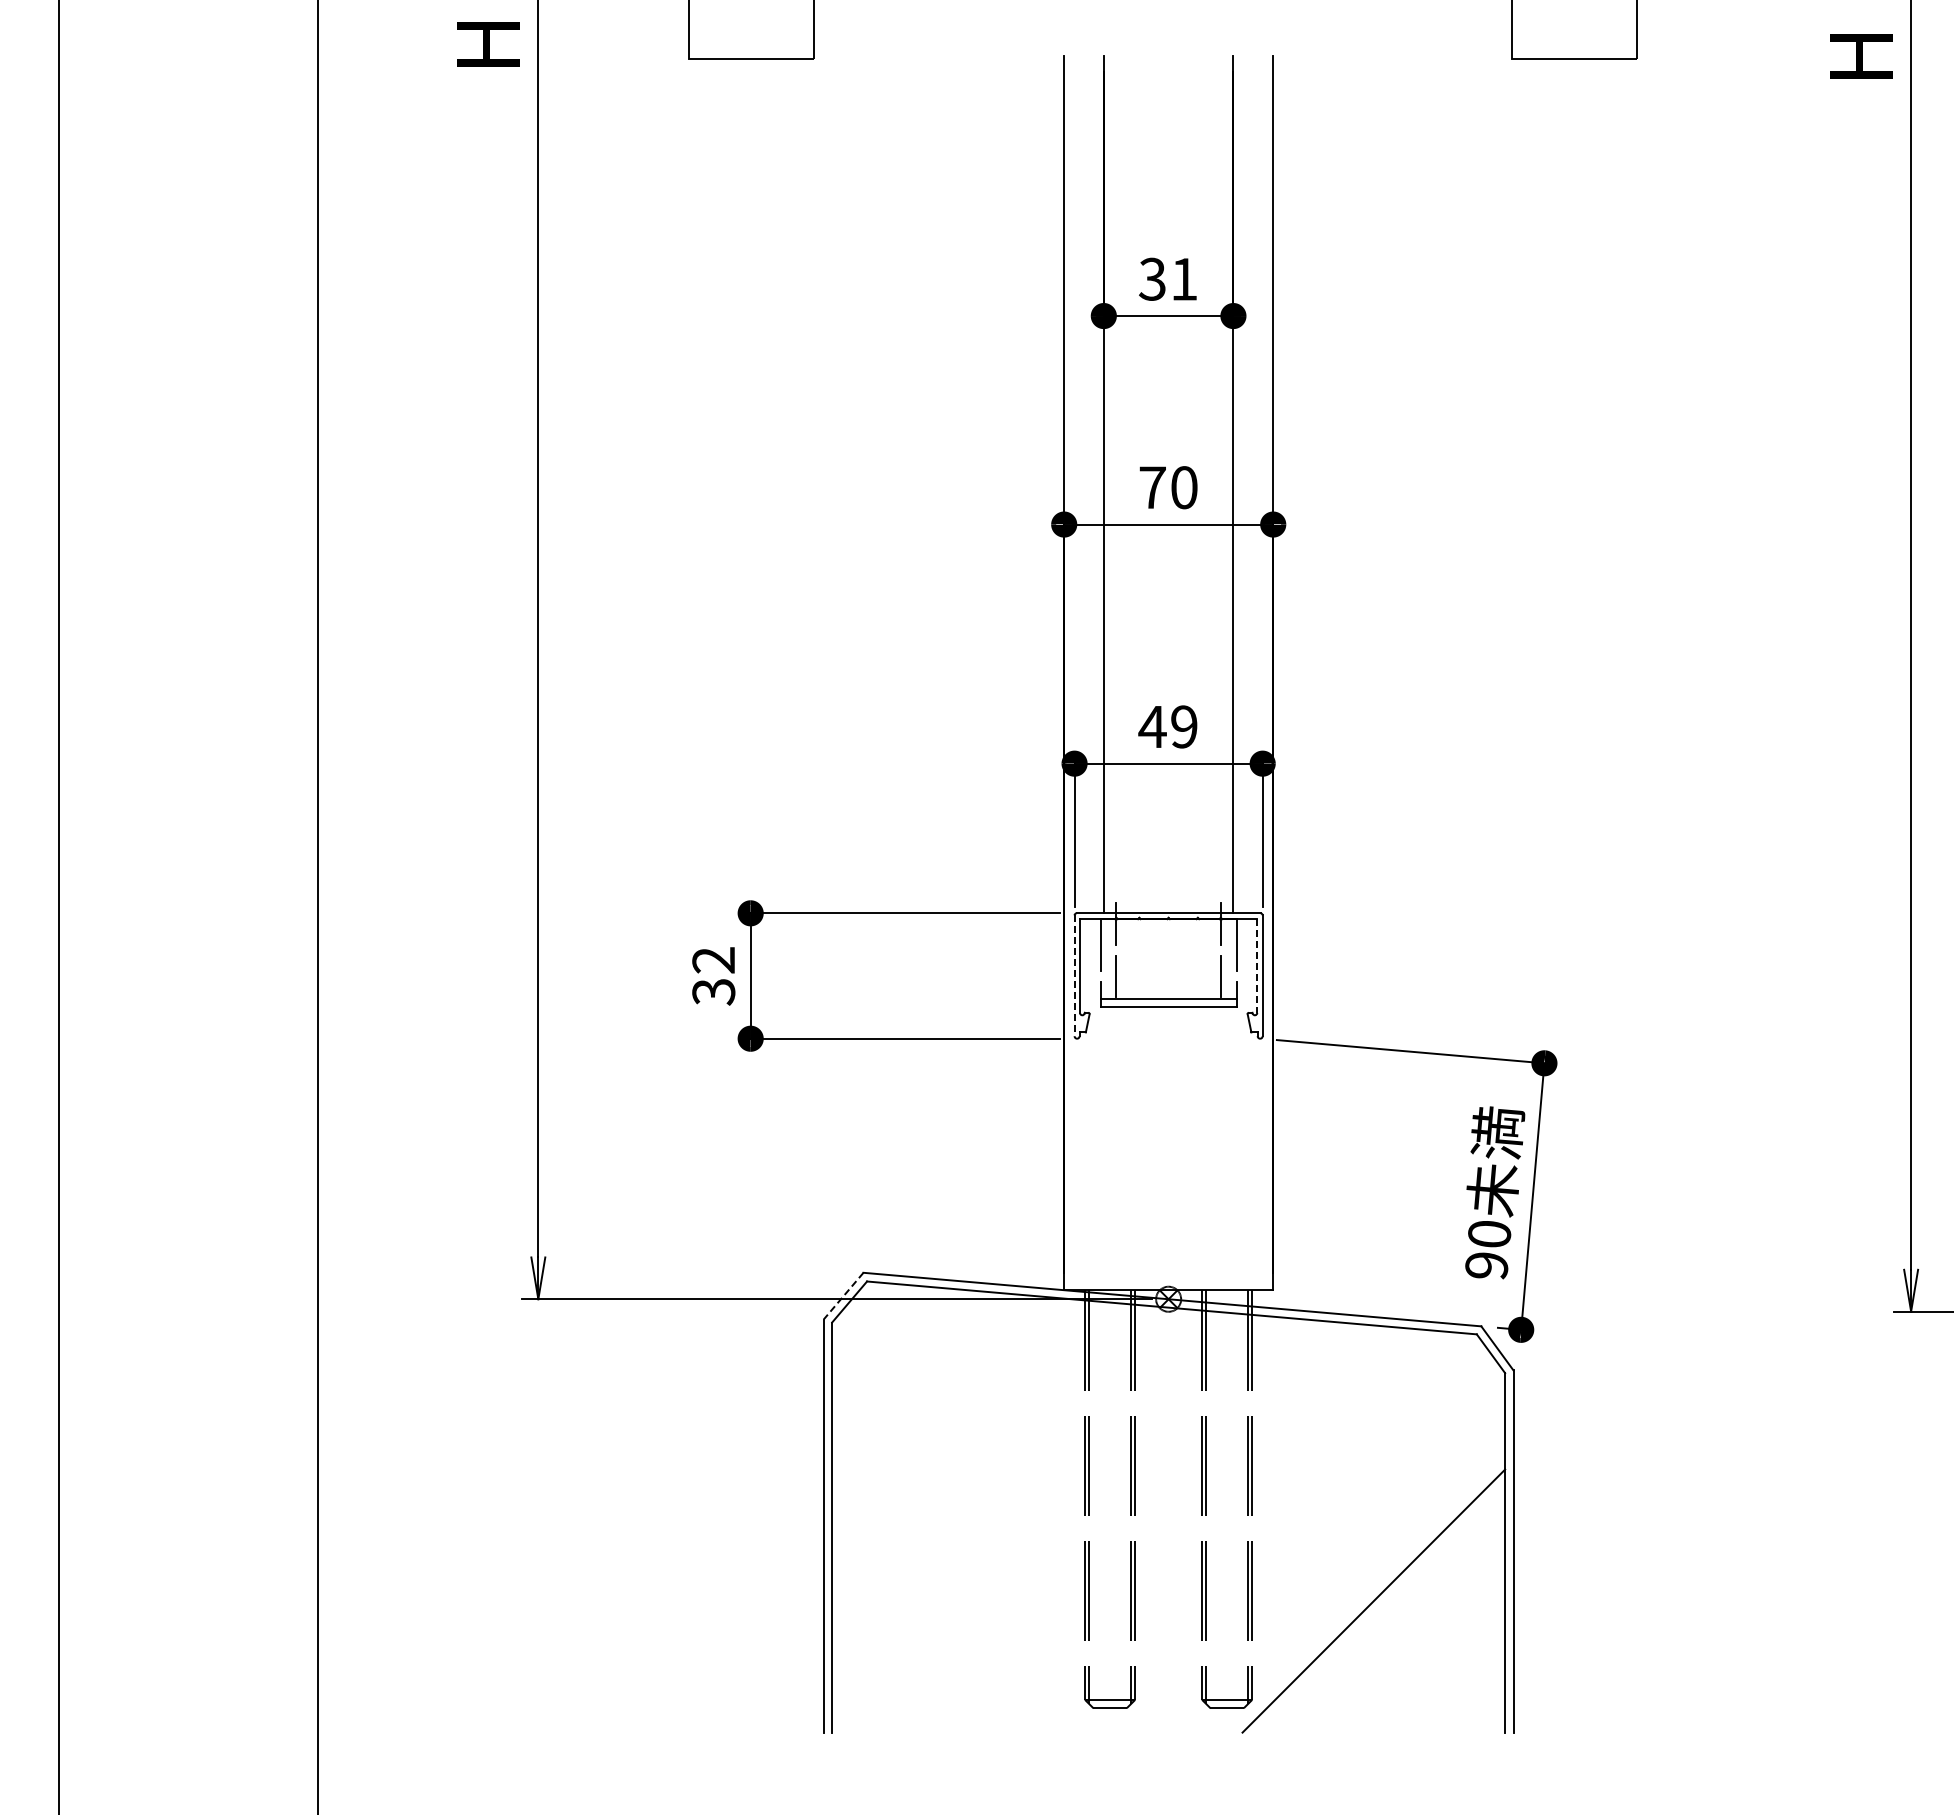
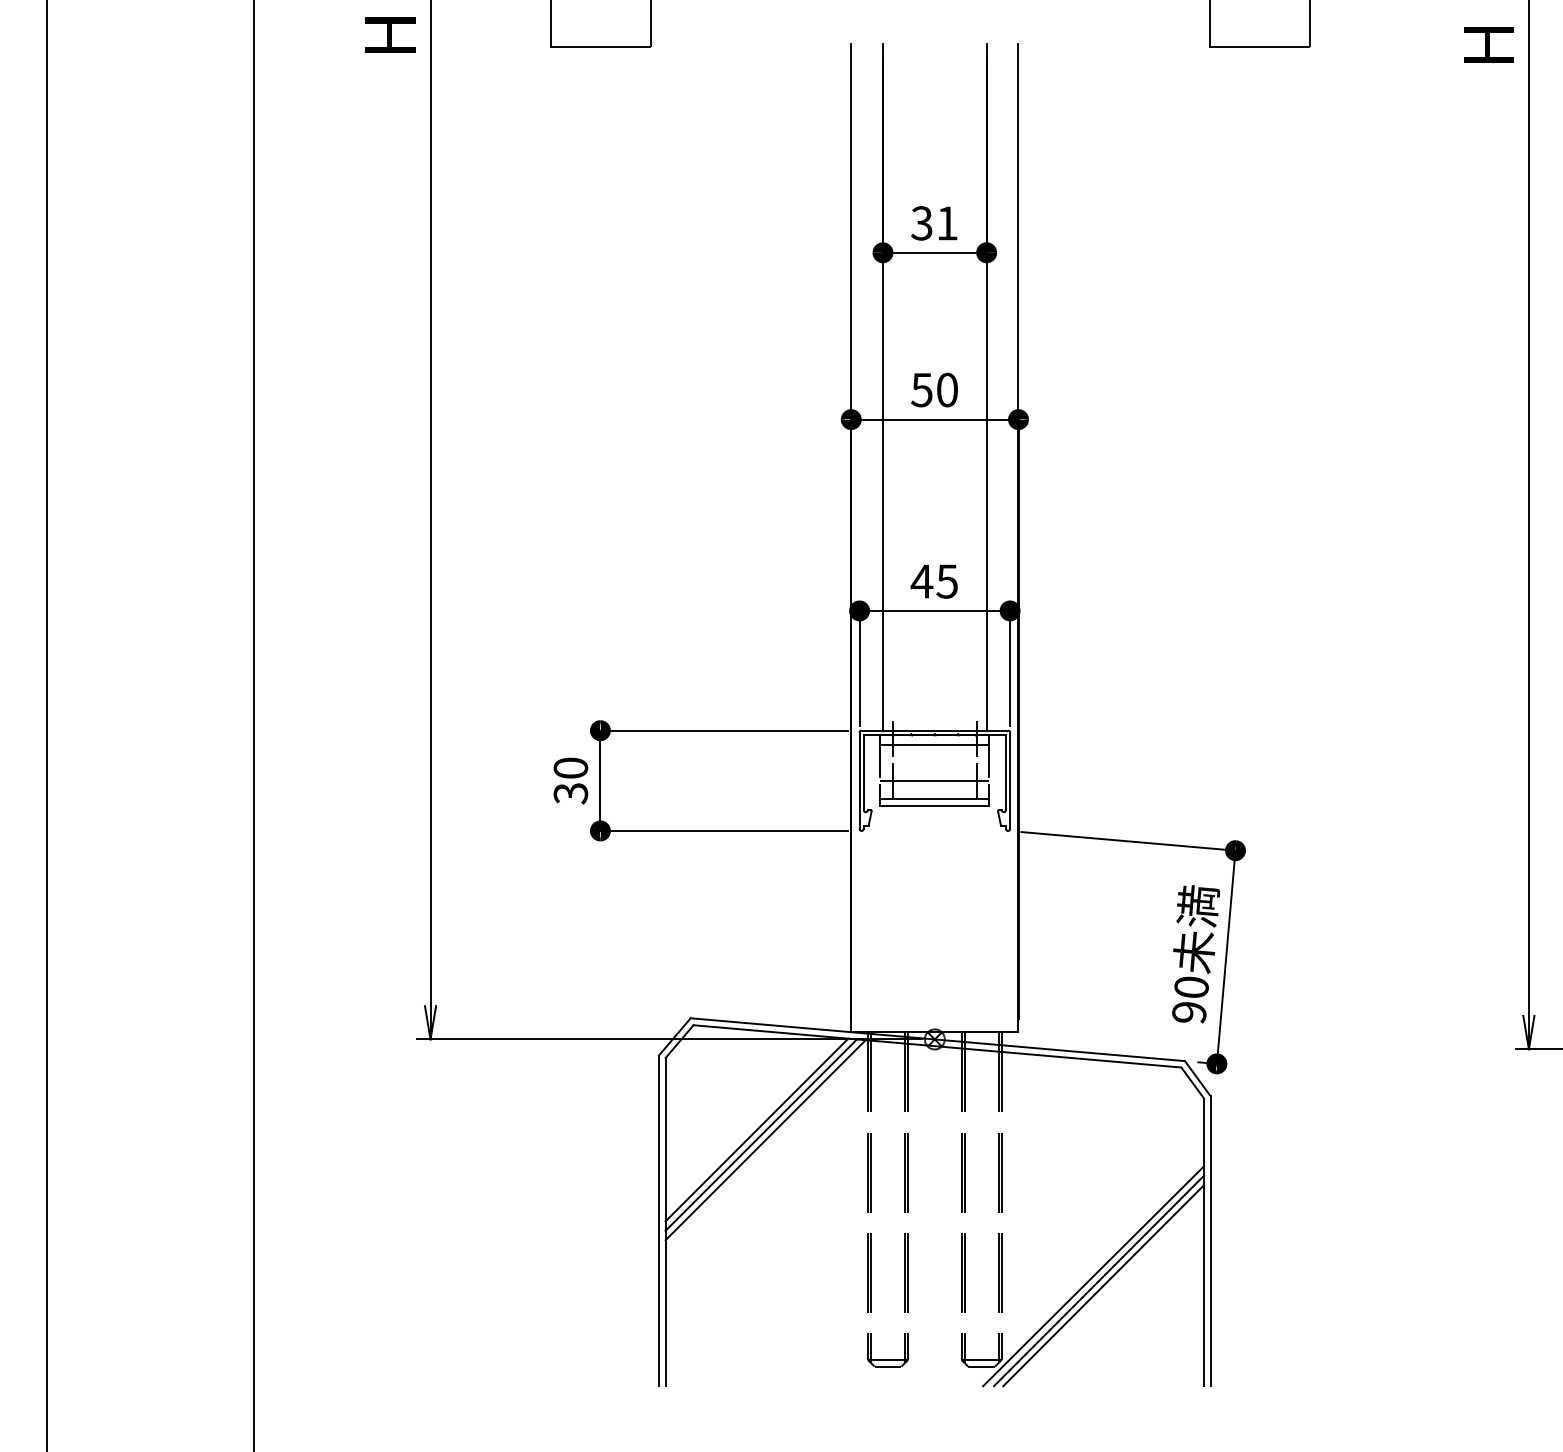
text: (1151, 487) -> (921, 389), 70 -> 50
text: (1183, 726) -> (946, 581), 49 -> 45
line: (1168, 931) -> (934, 745), added
text: (713, 960) -> (570, 768), 32 -> 30
line: (1257, 966) -> (1005, 773), dashed -> solid
line: (1074, 976) -> (859, 781), dashed -> solid
line: (1168, 976) -> (934, 781), added
line: (843, 1296) -> (674, 1037), dashed -> solid
line: (946, 1412) -> (757, 1130), added
line: (951, 1418) -> (761, 1134), added
line: (957, 1425) -> (765, 1140), added
line: (1366, 1594) -> (1093, 1275), added
line: (1379, 1606) -> (1103, 1285), added

